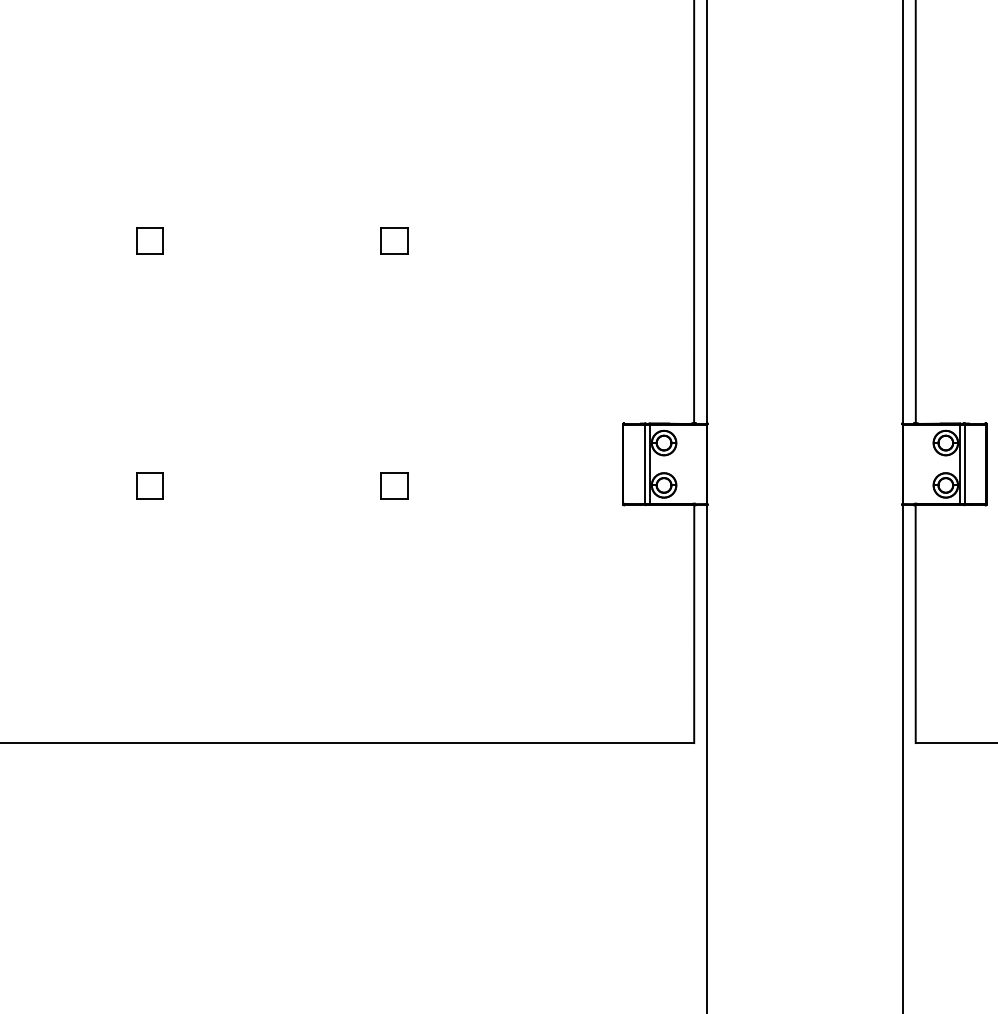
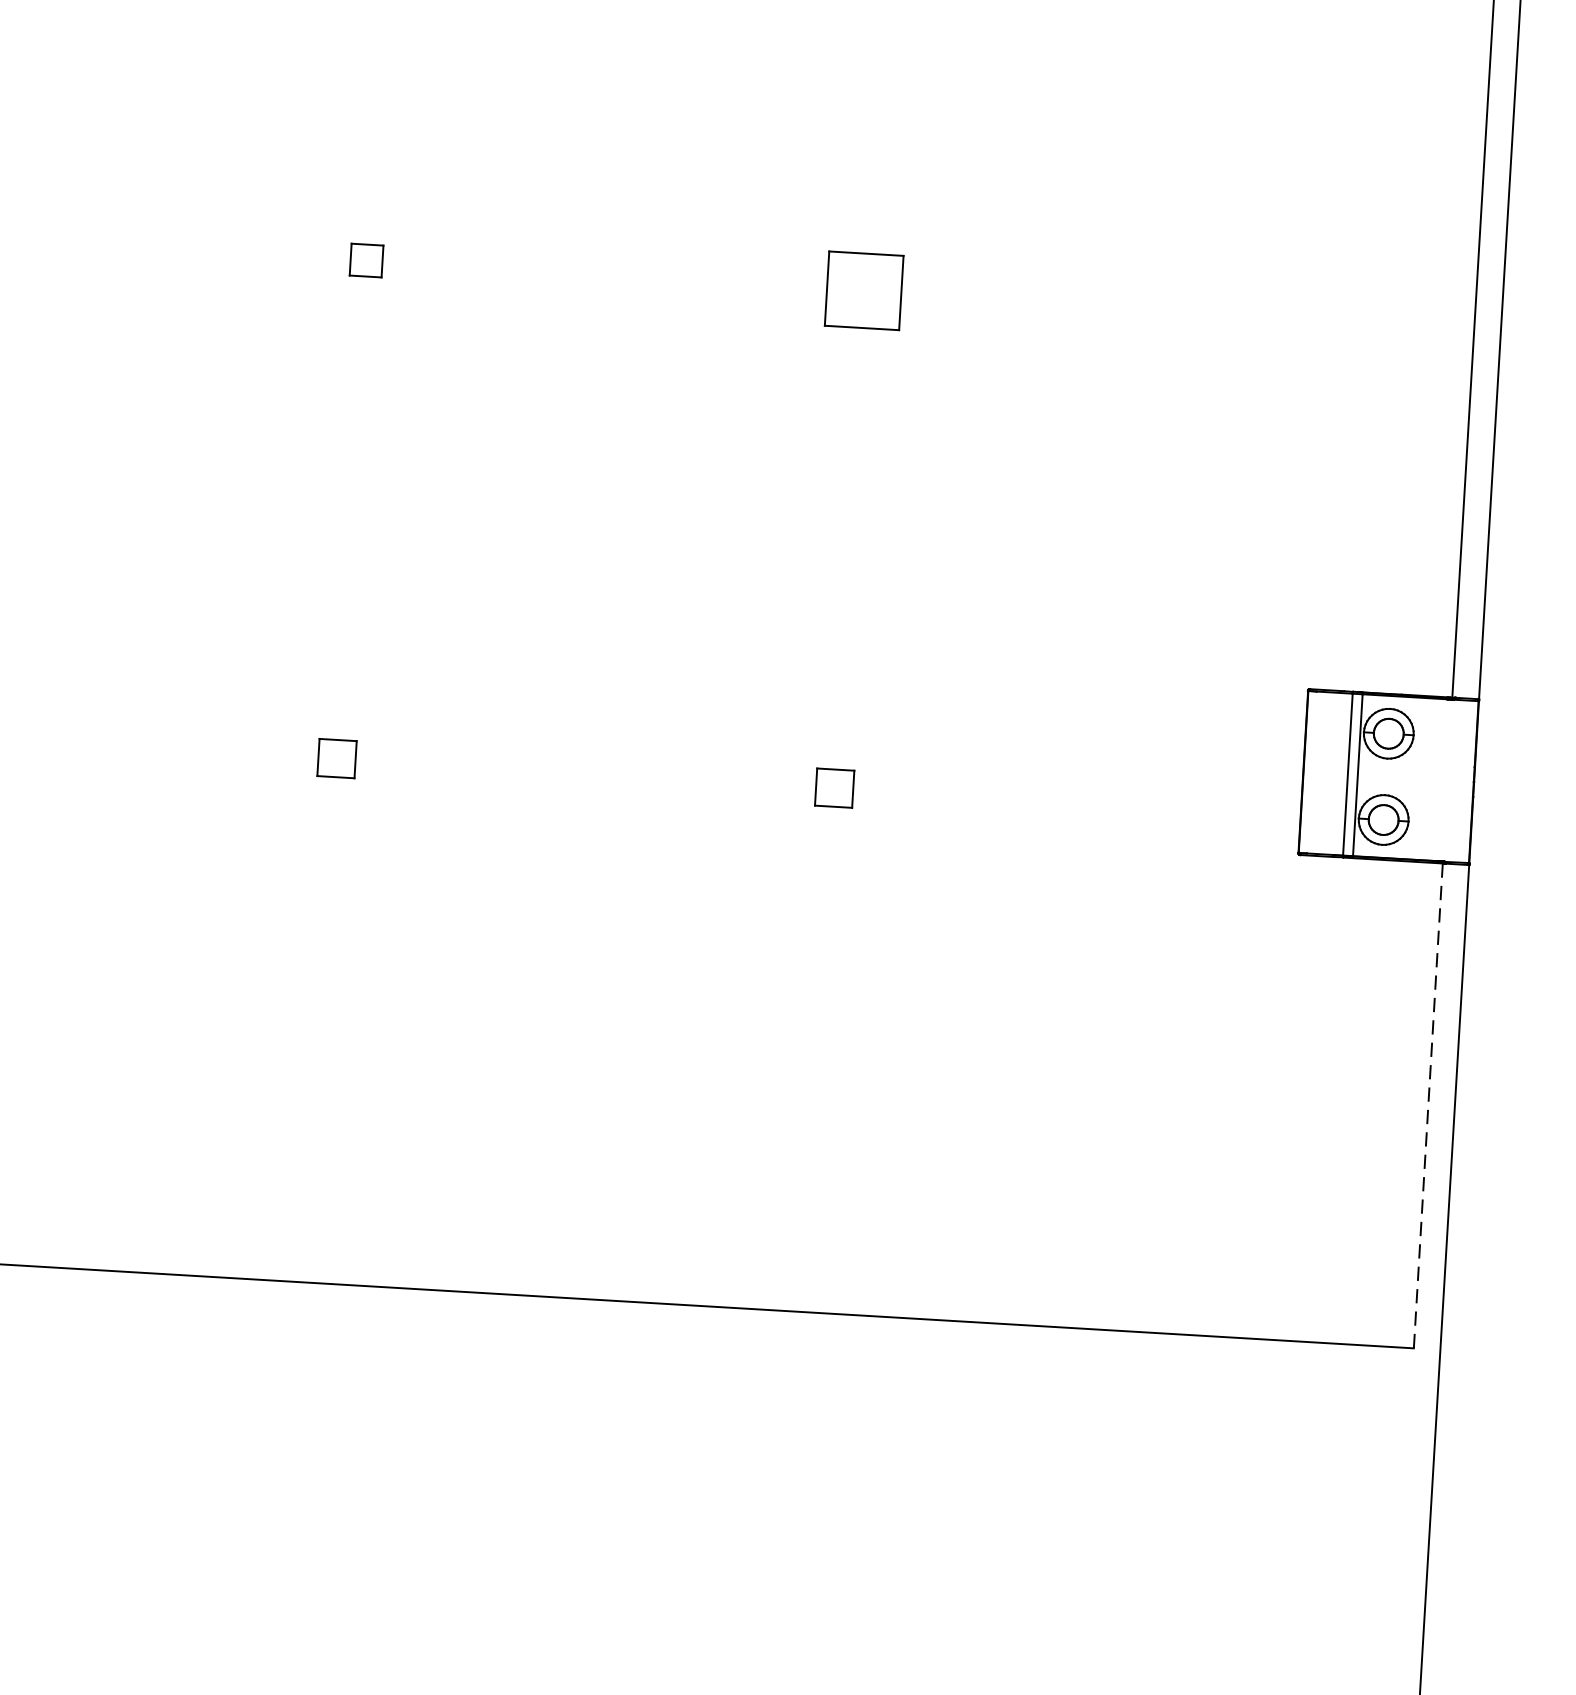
part: (149, 240) -> (365, 258), size x0.6
part: (394, 240) -> (864, 288), size x1.4
part: (149, 485) -> (335, 757), size x0.7
part: (394, 485) -> (834, 787), size x0.7
line: (694, 624) -> (1428, 1106), solid -> dashed

